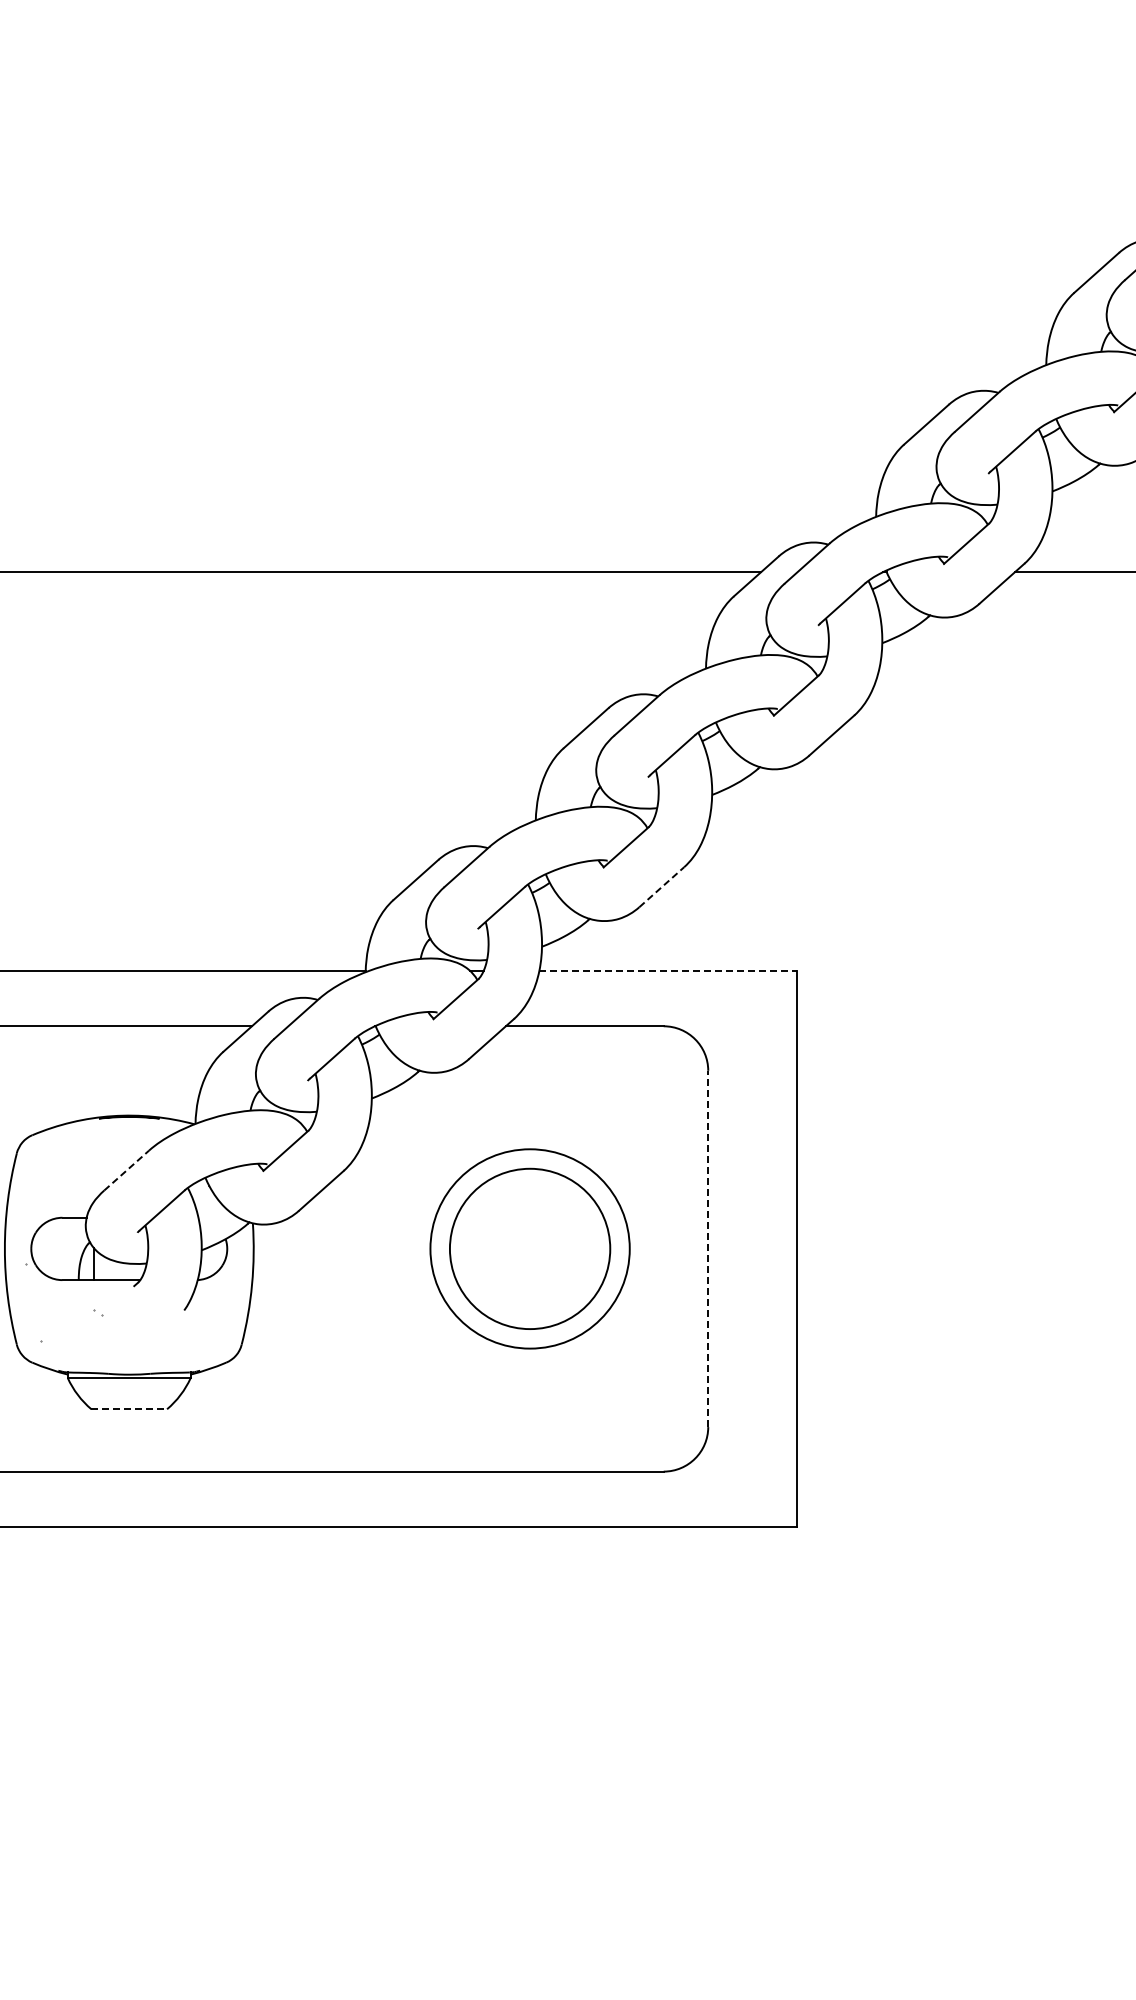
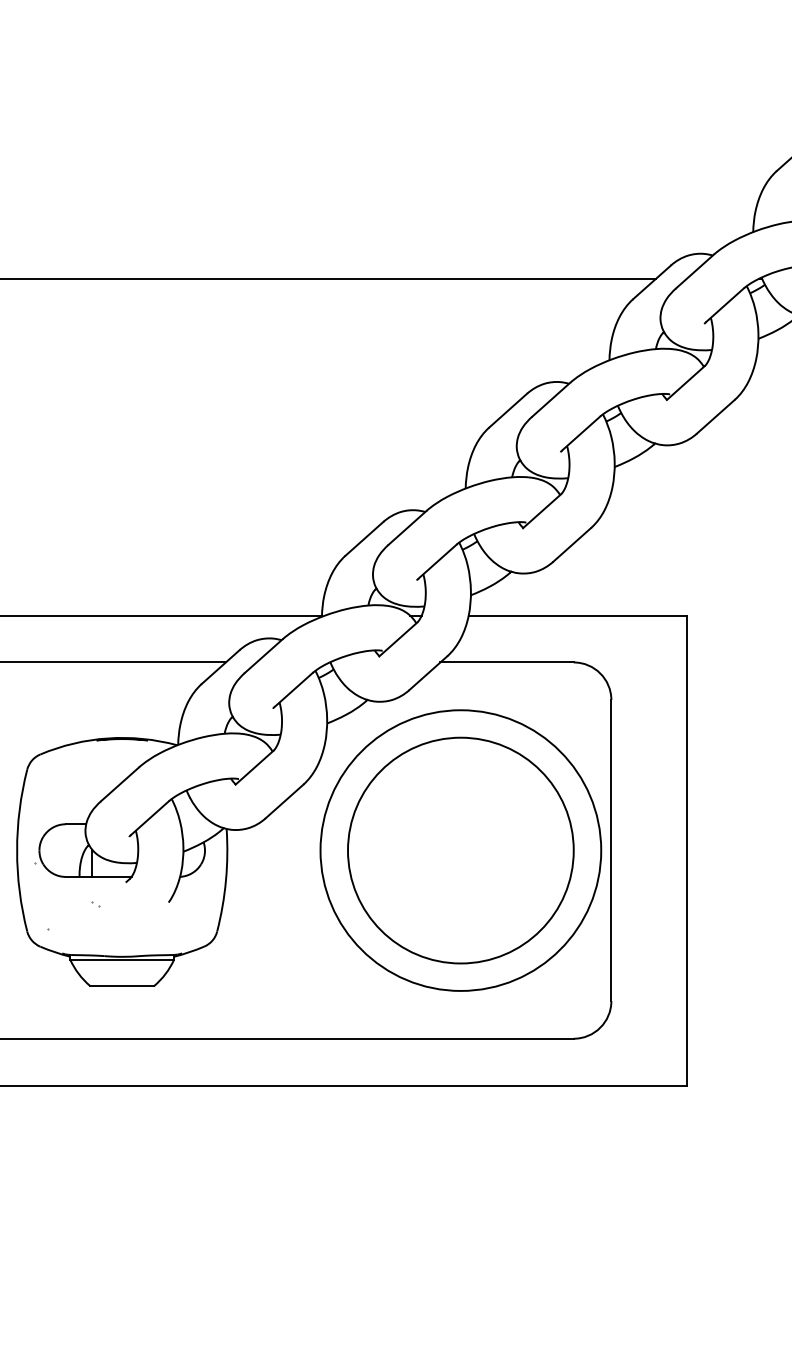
line: (661, 887) -> (571, 545), dashed -> solid
line: (668, 970) -> (577, 615), dashed -> solid
line: (126, 1170) -> (119, 784), dashed -> solid
circle: (529, 1248) -> (460, 850), size x1.67
circle: (530, 1248) -> (461, 850), size x1.67
line: (708, 1248) -> (611, 850), dashed -> solid
line: (129, 1409) -> (122, 986), dashed -> solid

